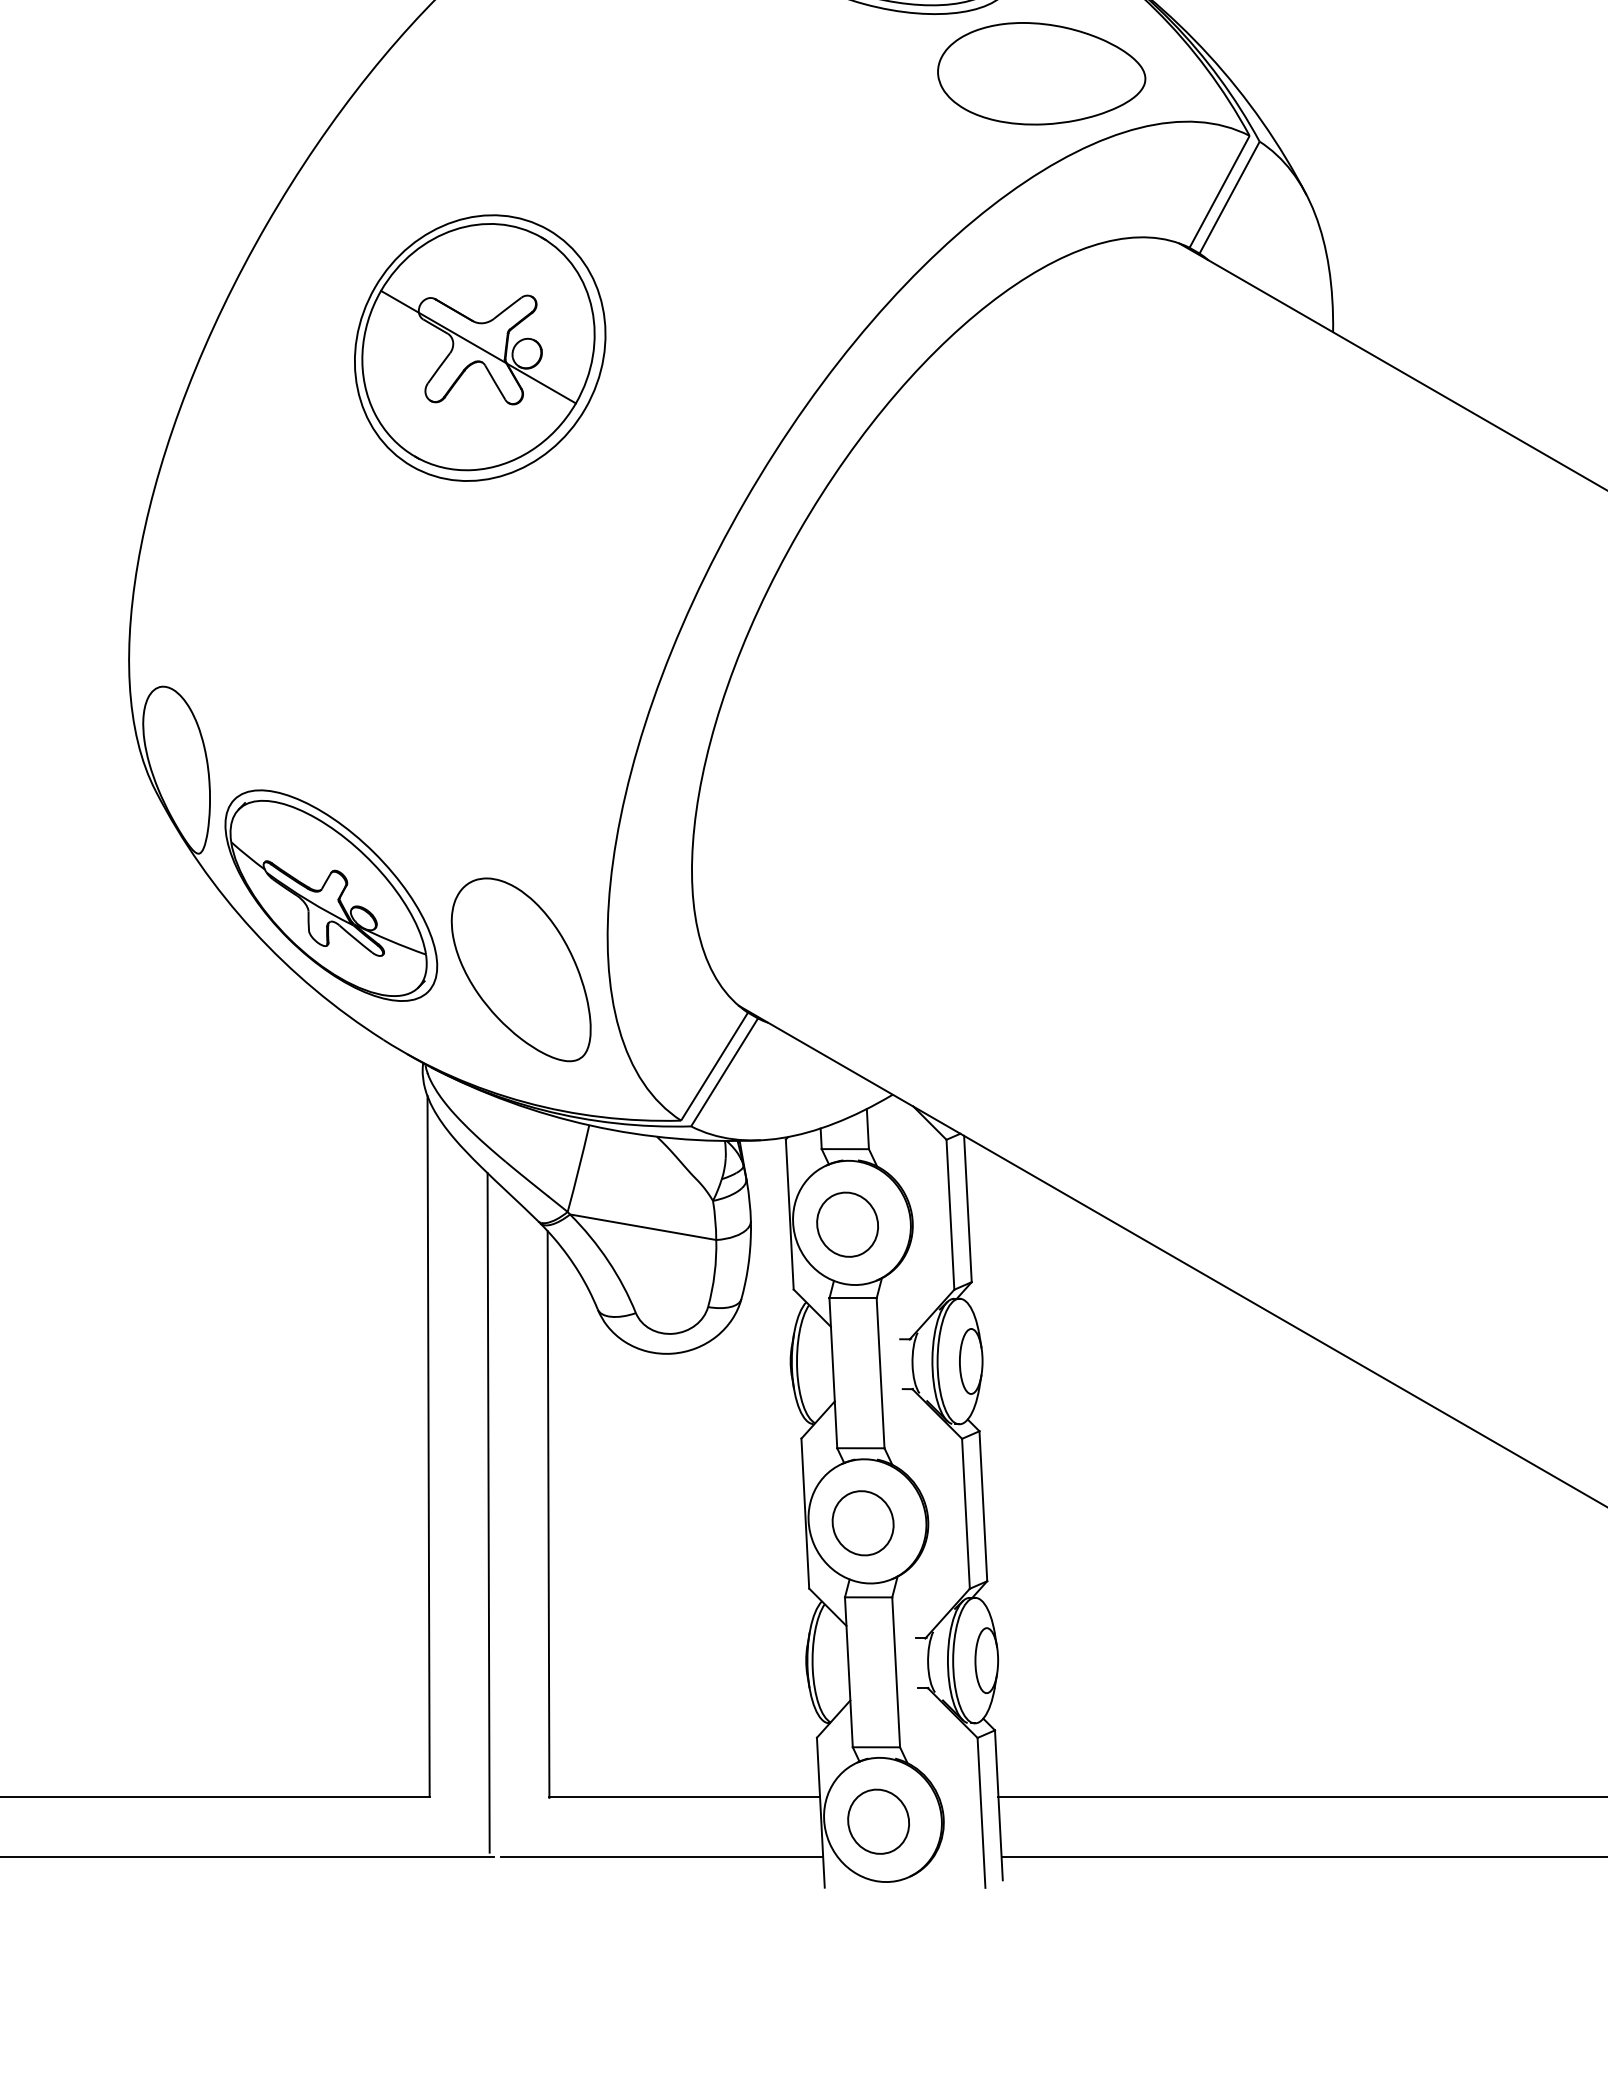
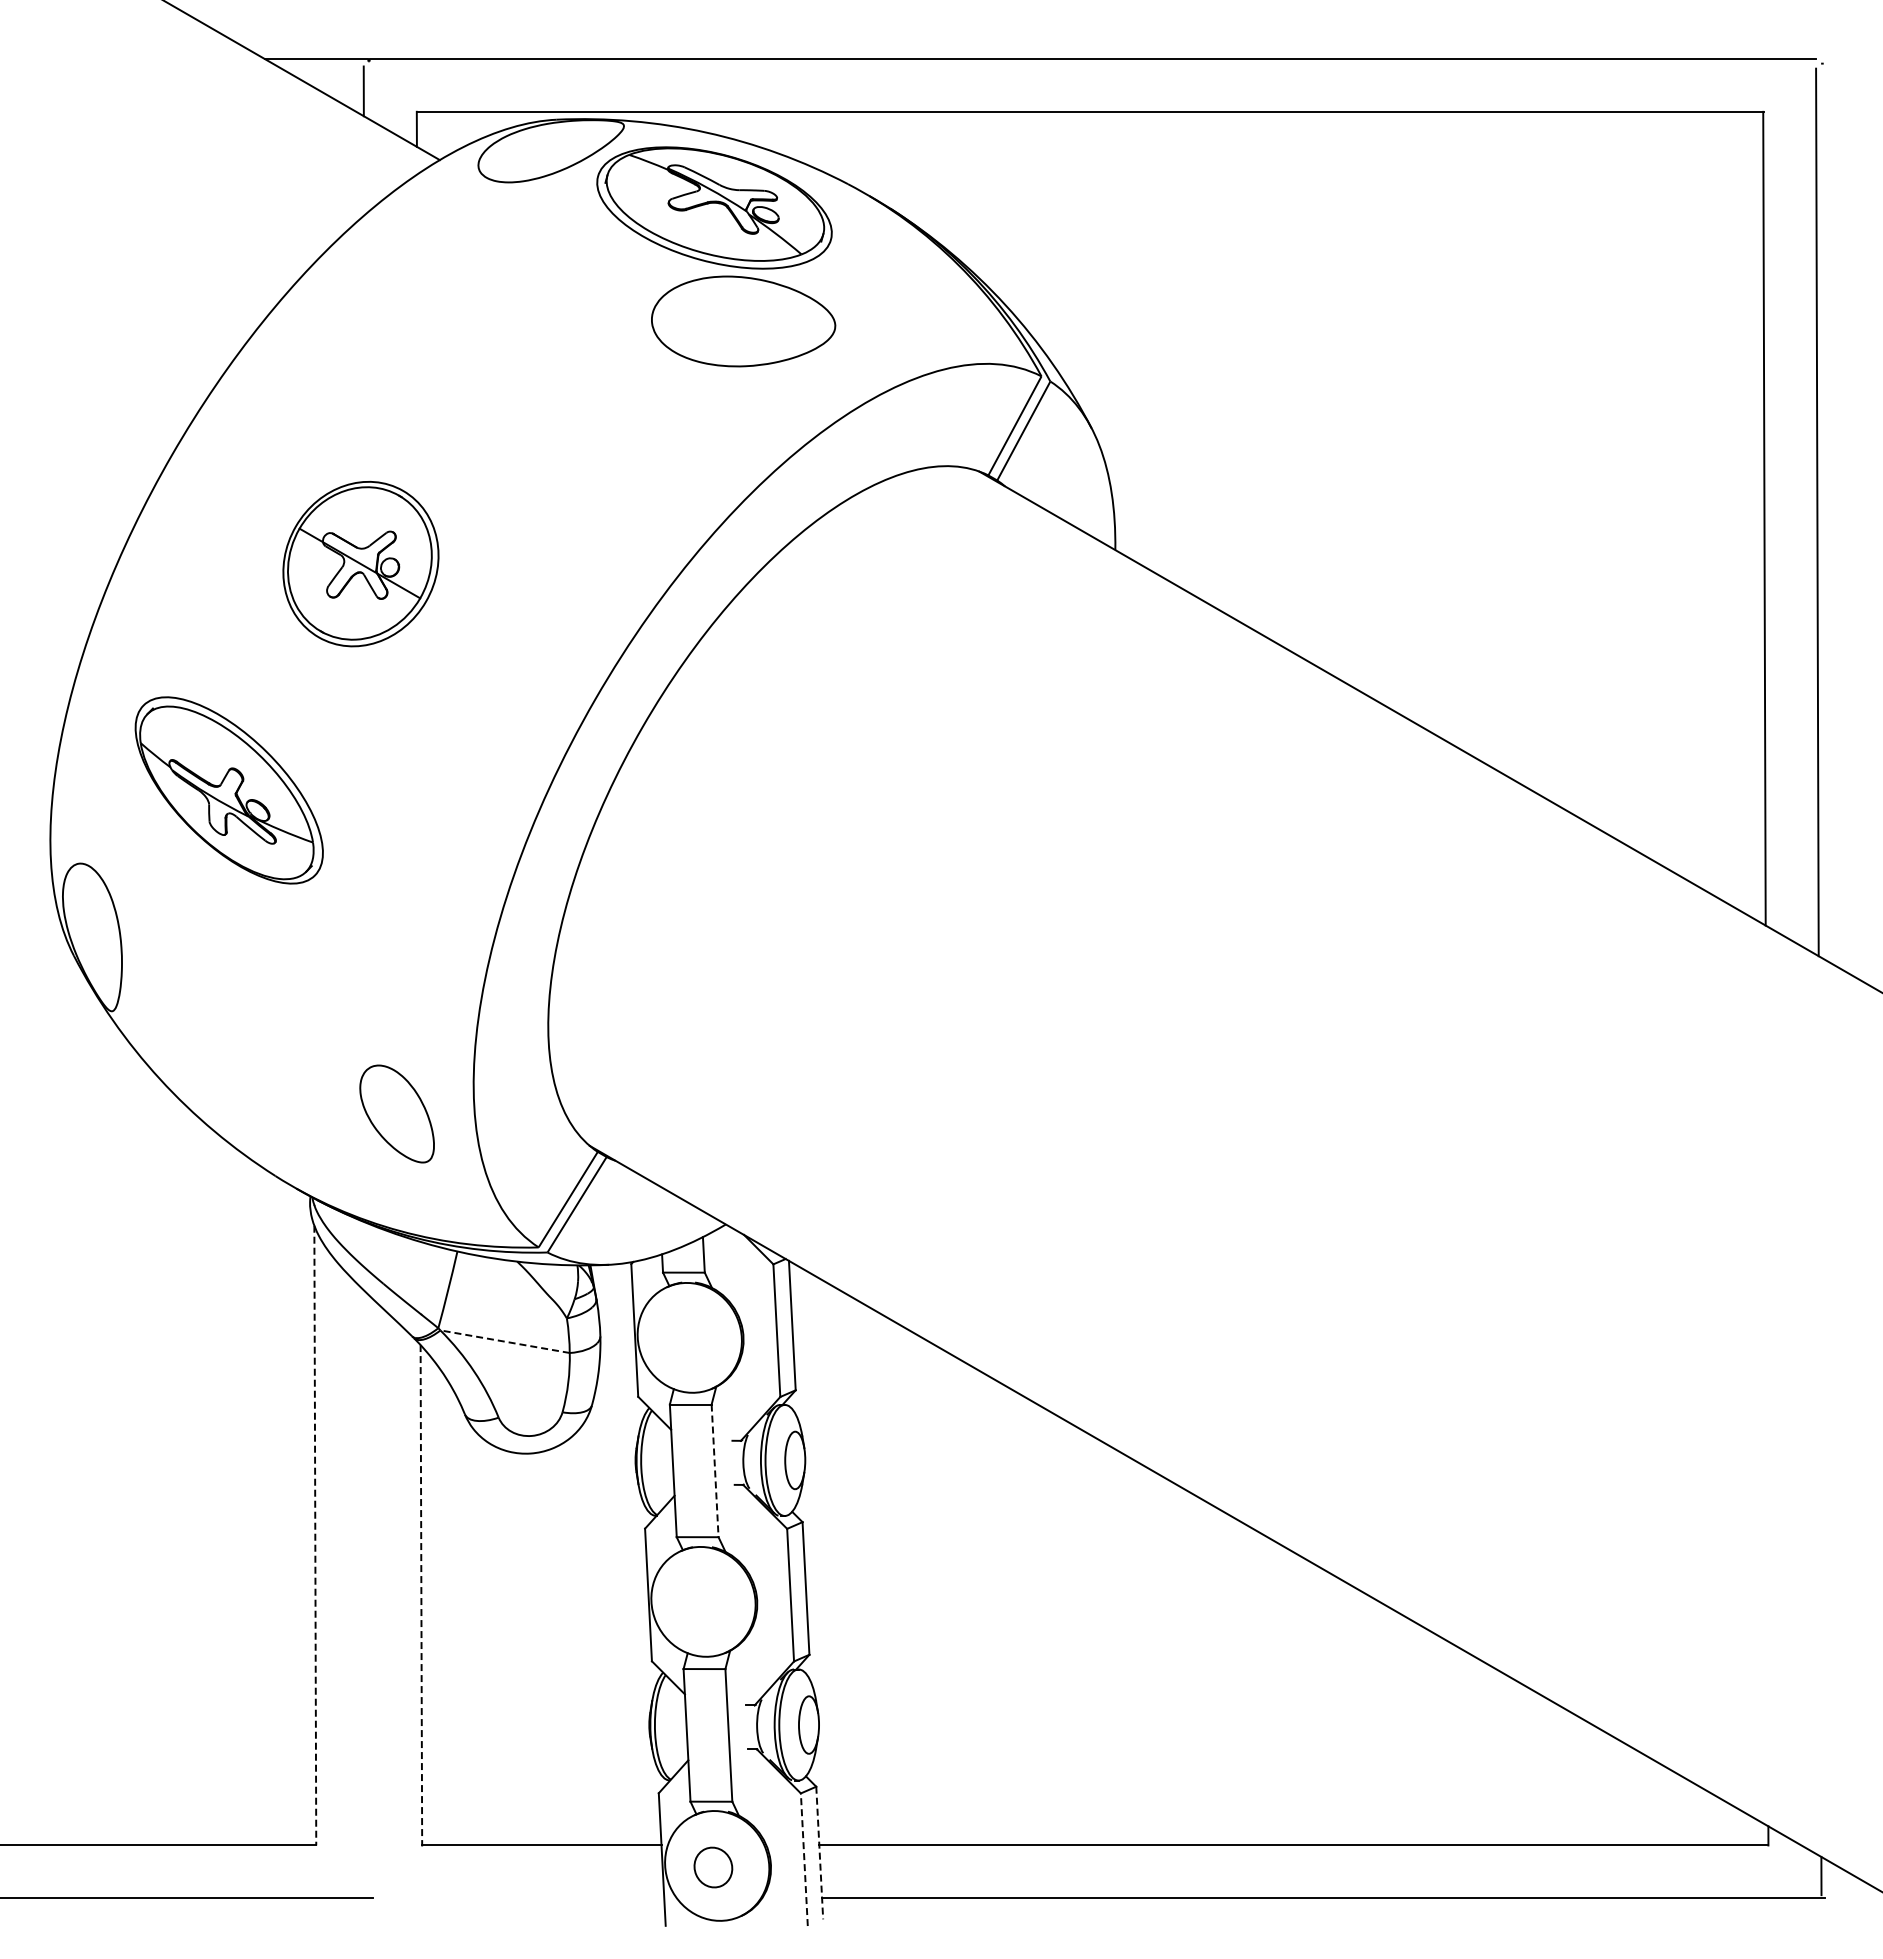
part: (1041, 73) -> (743, 321), moved
part: (479, 347) -> (360, 563), size x0.7
part: (330, 895) -> (228, 790), moved
part: (520, 969) -> (396, 1113), size x0.6
part: (847, 1224) -> (685, 1339), removed
line: (643, 1227) -> (505, 1341), solid -> dashed
line: (881, 1373) -> (715, 1471), solid -> dashed
line: (428, 1446) -> (315, 1535), solid -> dashed
line: (488, 1511) -> (368, 1593), removed
line: (548, 1514) -> (421, 1595), solid -> dashed
part: (862, 1523) -> (699, 1603), removed
line: (998, 1805) -> (819, 1853), solid -> dashed
line: (981, 1812) -> (804, 1859), solid -> dashed
part: (878, 1821) -> (713, 1867), size x0.7
line: (661, 1856) -> (521, 1898), removed

